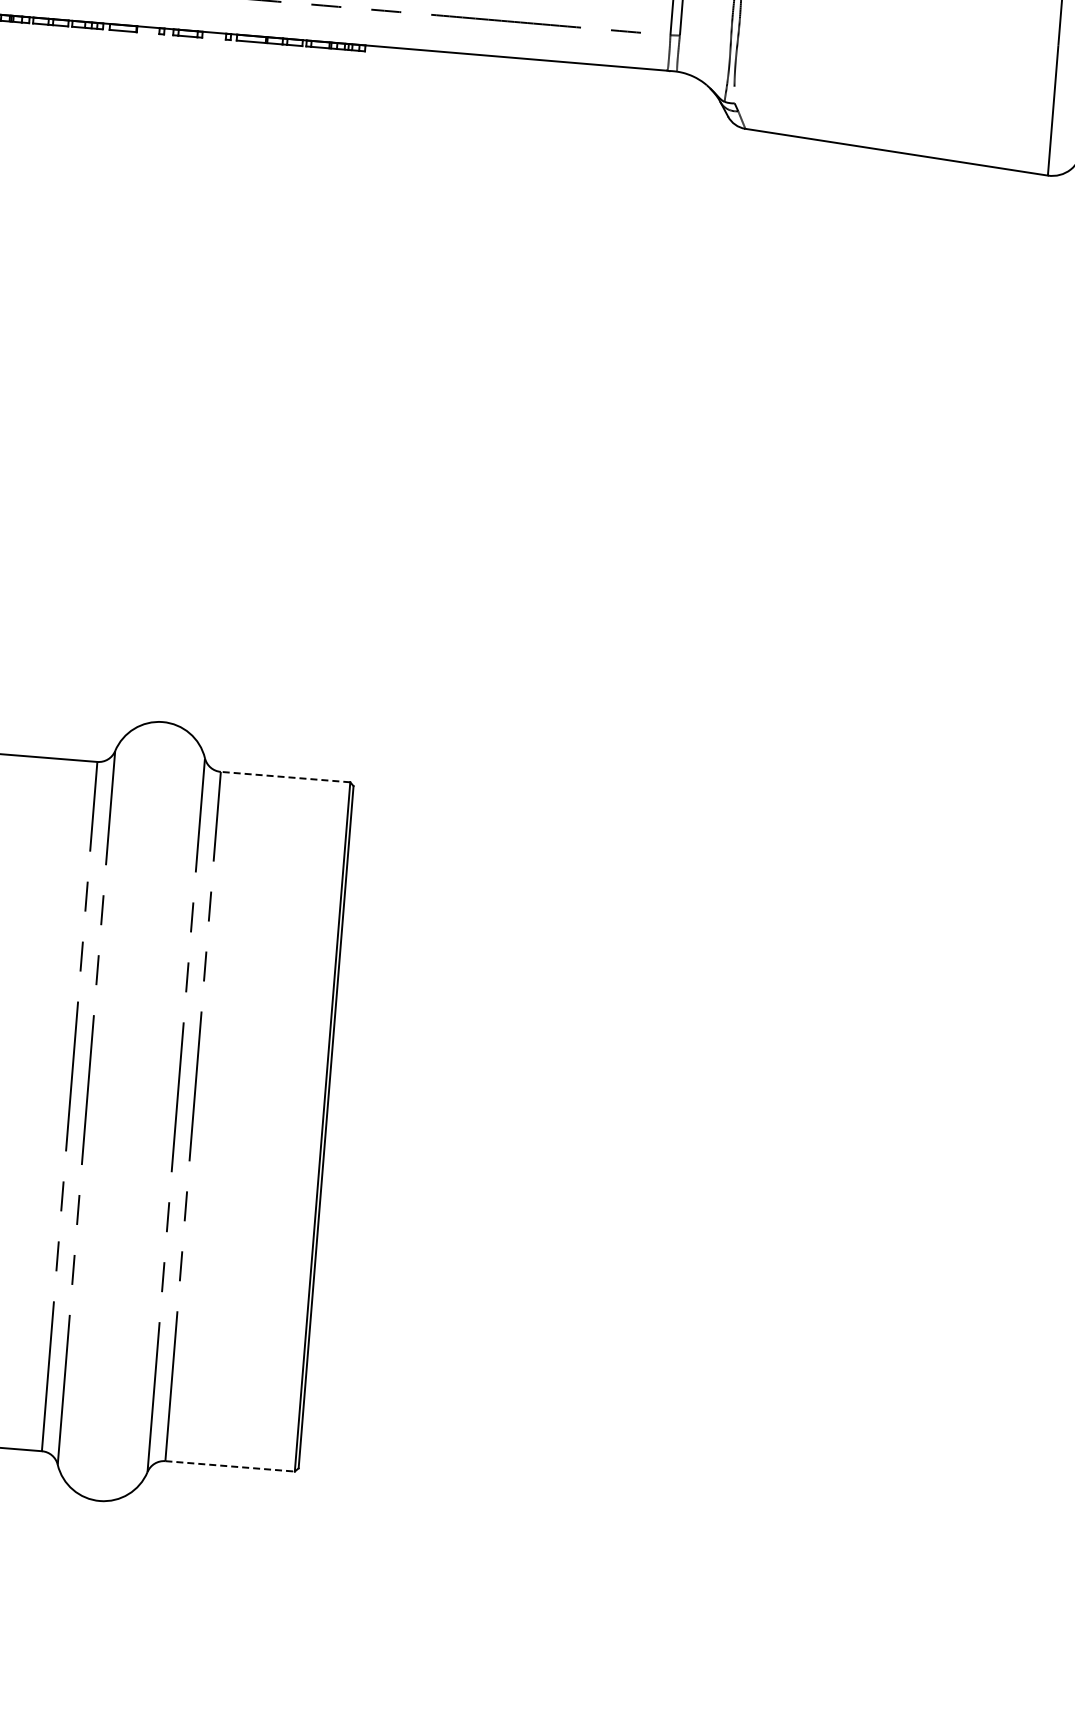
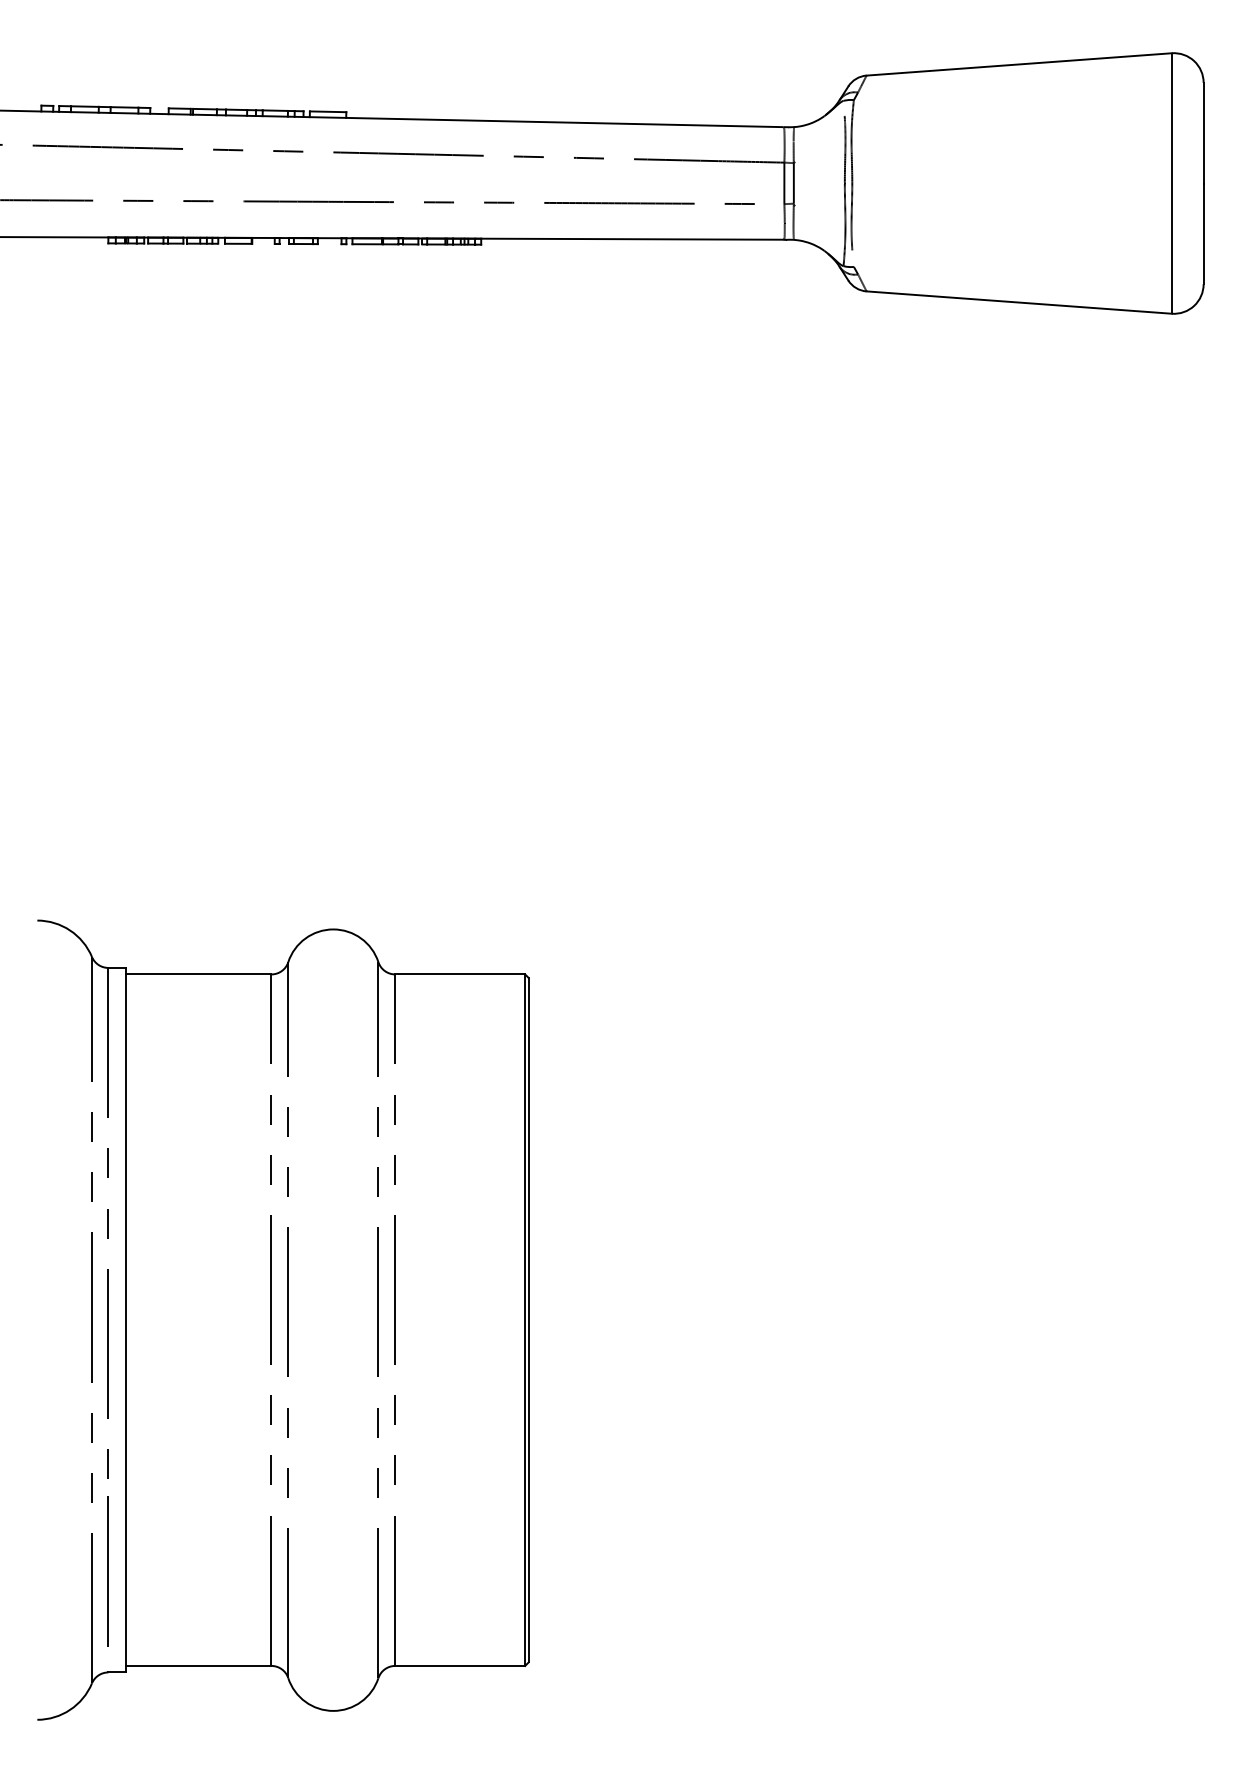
line: (285, 777) -> (460, 974), dashed -> solid
line: (230, 1465) -> (460, 1665), dashed -> solid

